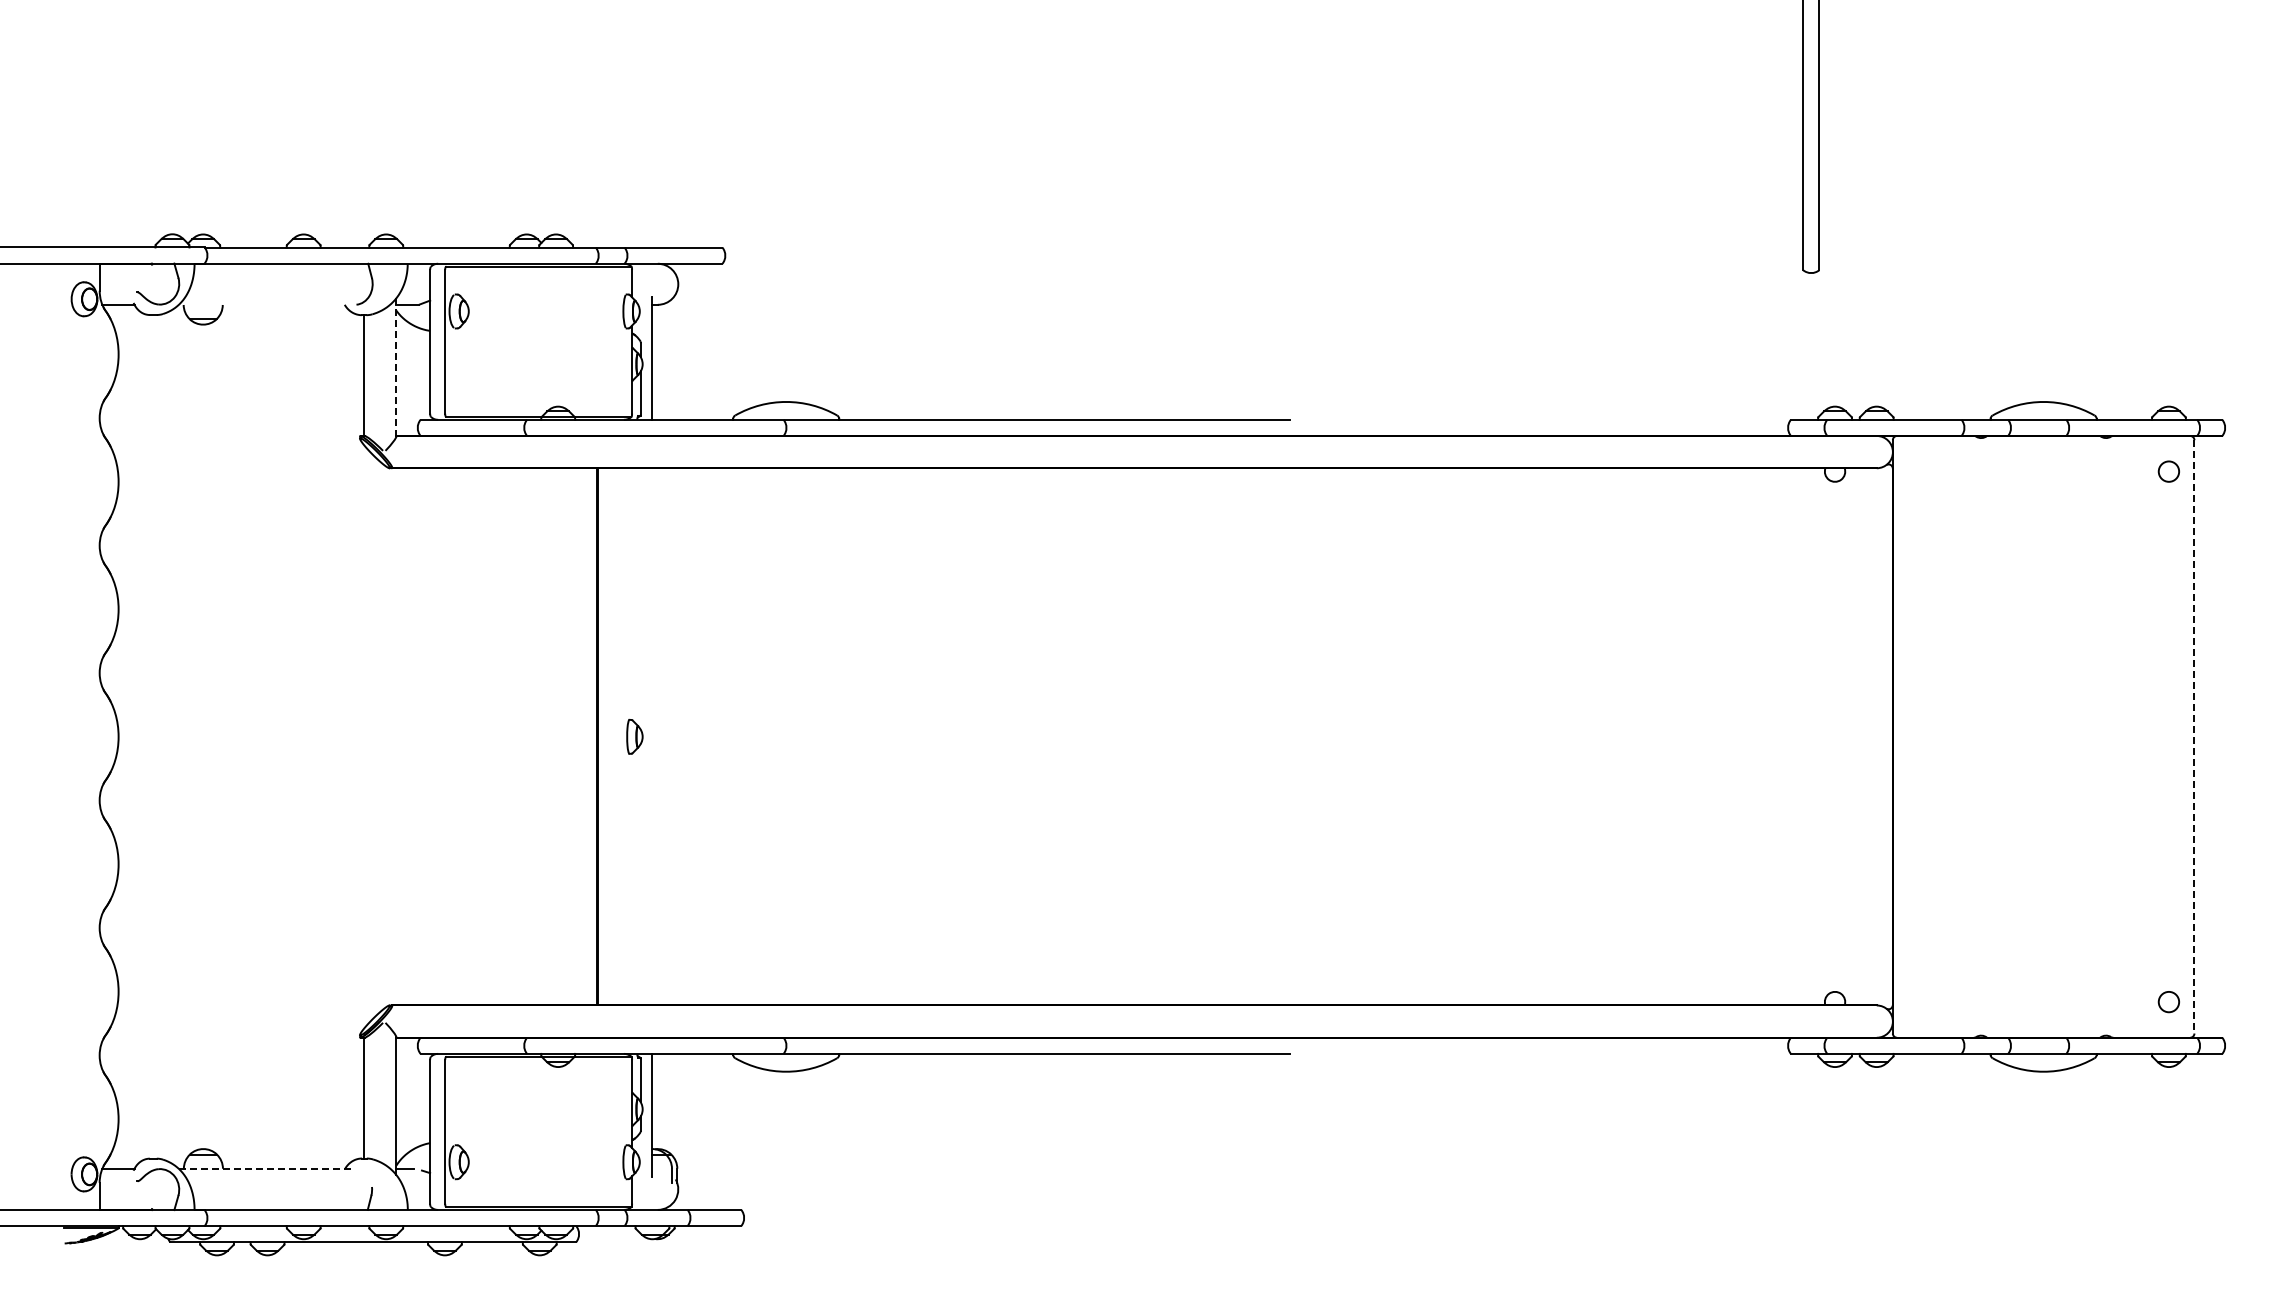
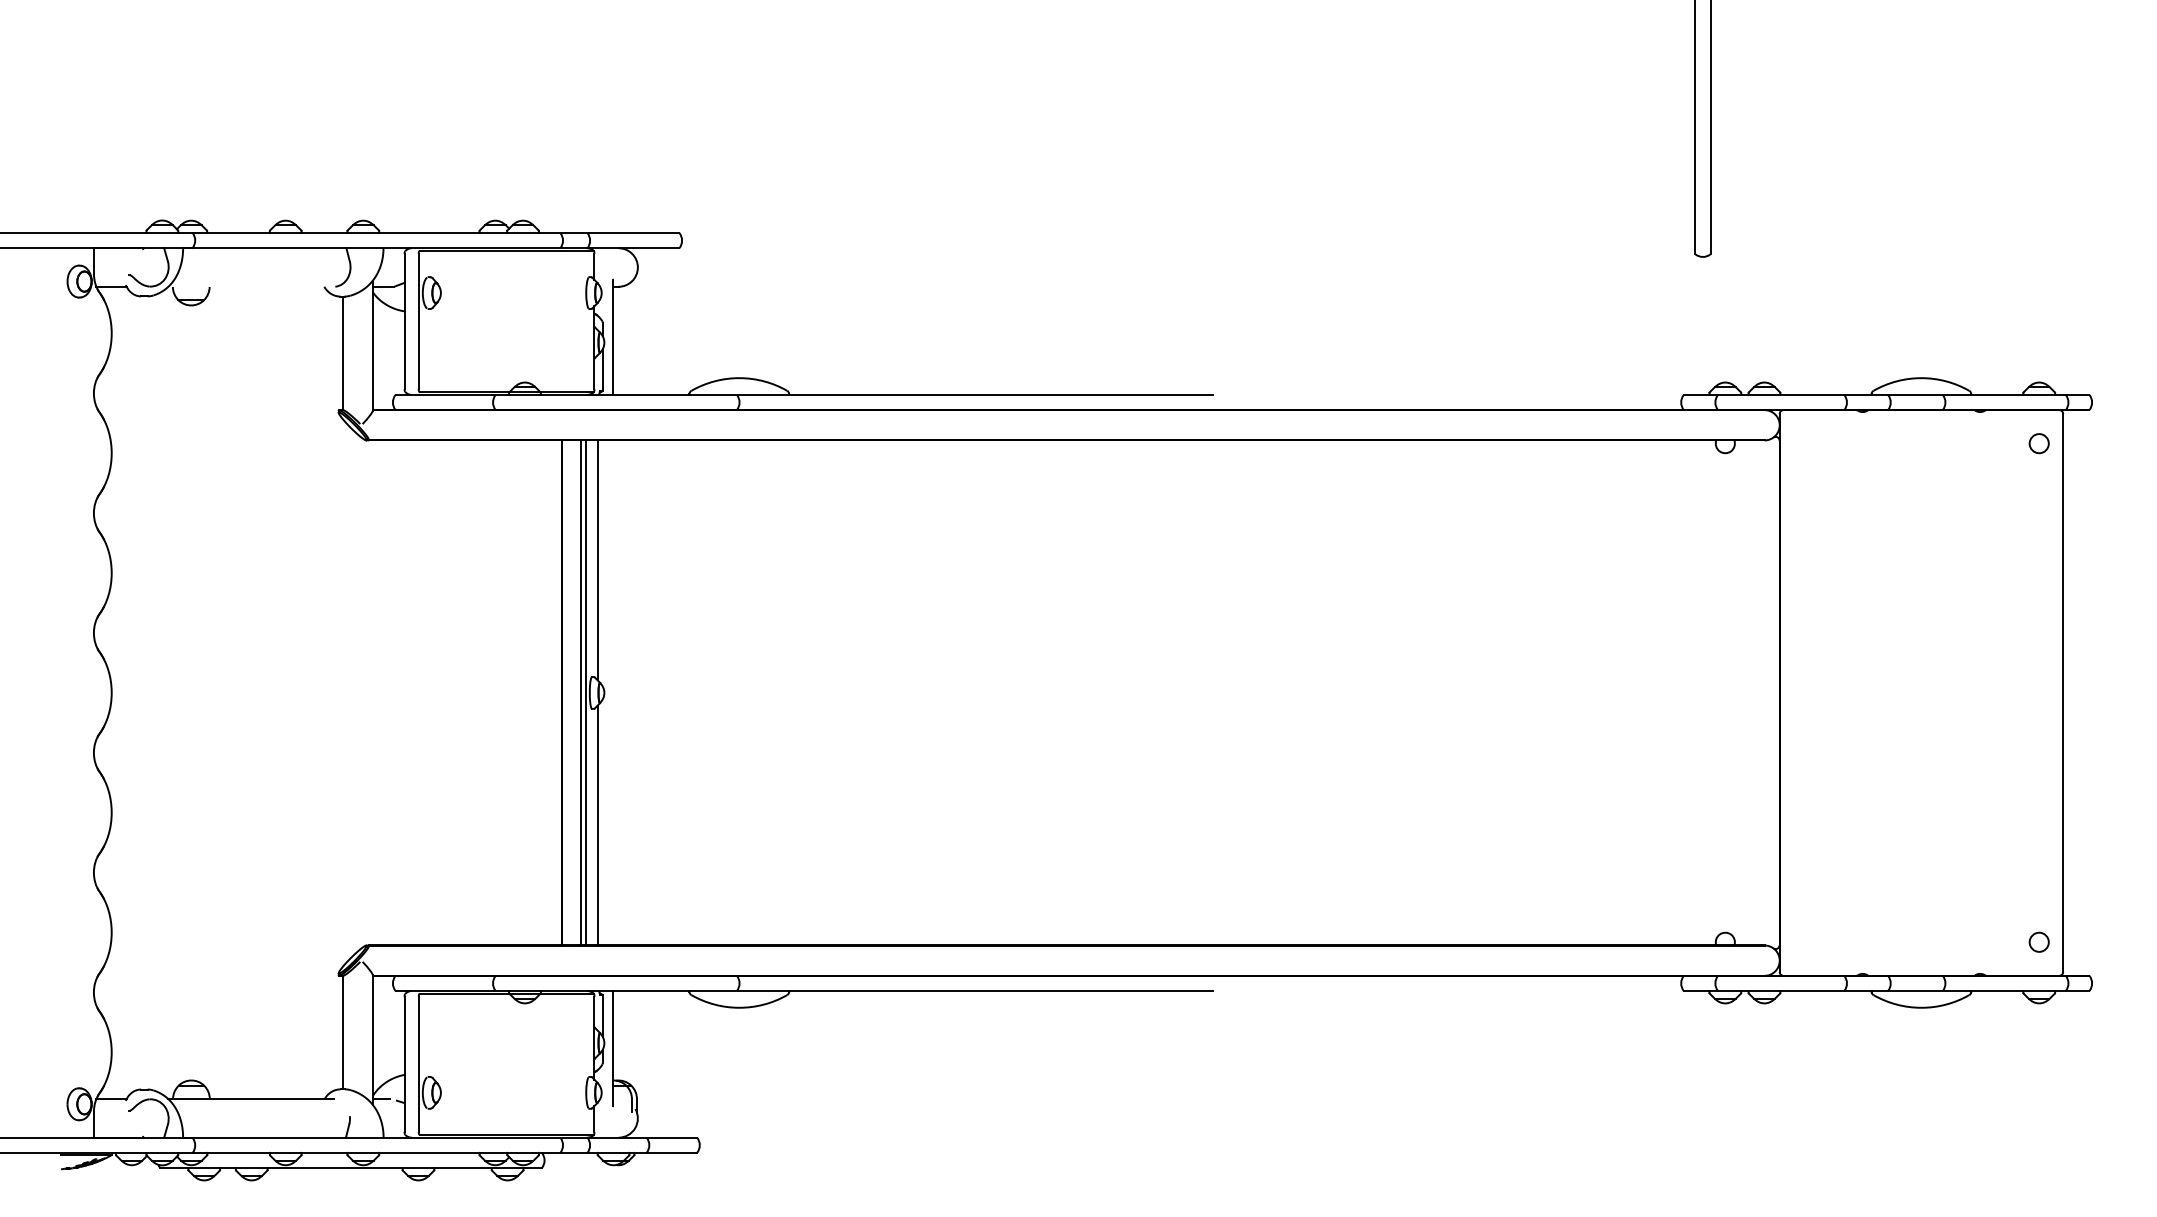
line: (396, 367) -> (372, 345), dashed -> solid
line: (635, 595) -> (597, 560), added
line: (617, 736) -> (580, 692), added
line: (623, 736) -> (586, 692), added
line: (2194, 736) -> (2063, 692), dashed -> solid
line: (635, 877) -> (597, 825), added
line: (267, 1168) -> (251, 1098), dashed -> solid

